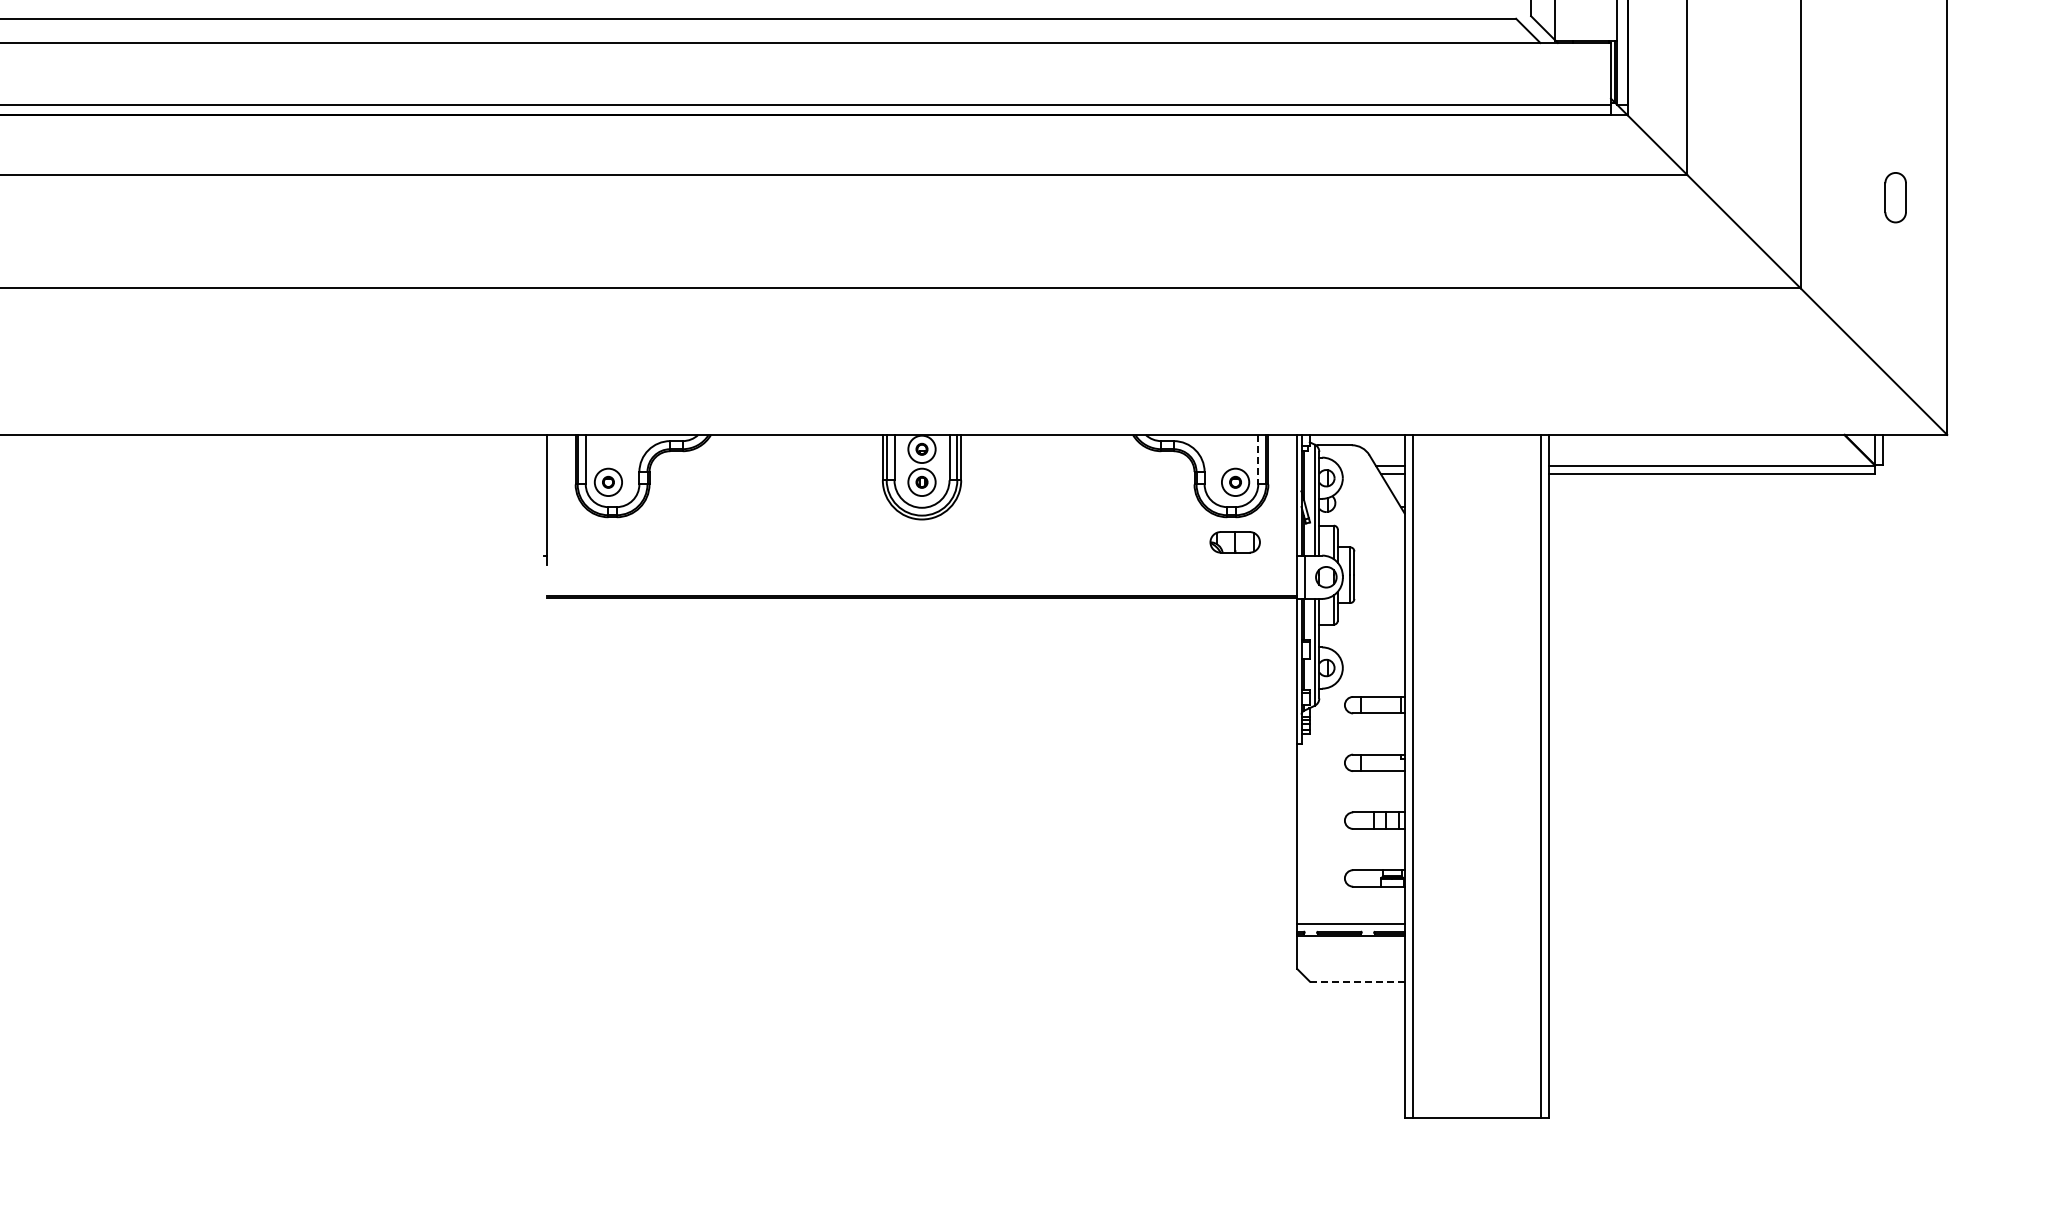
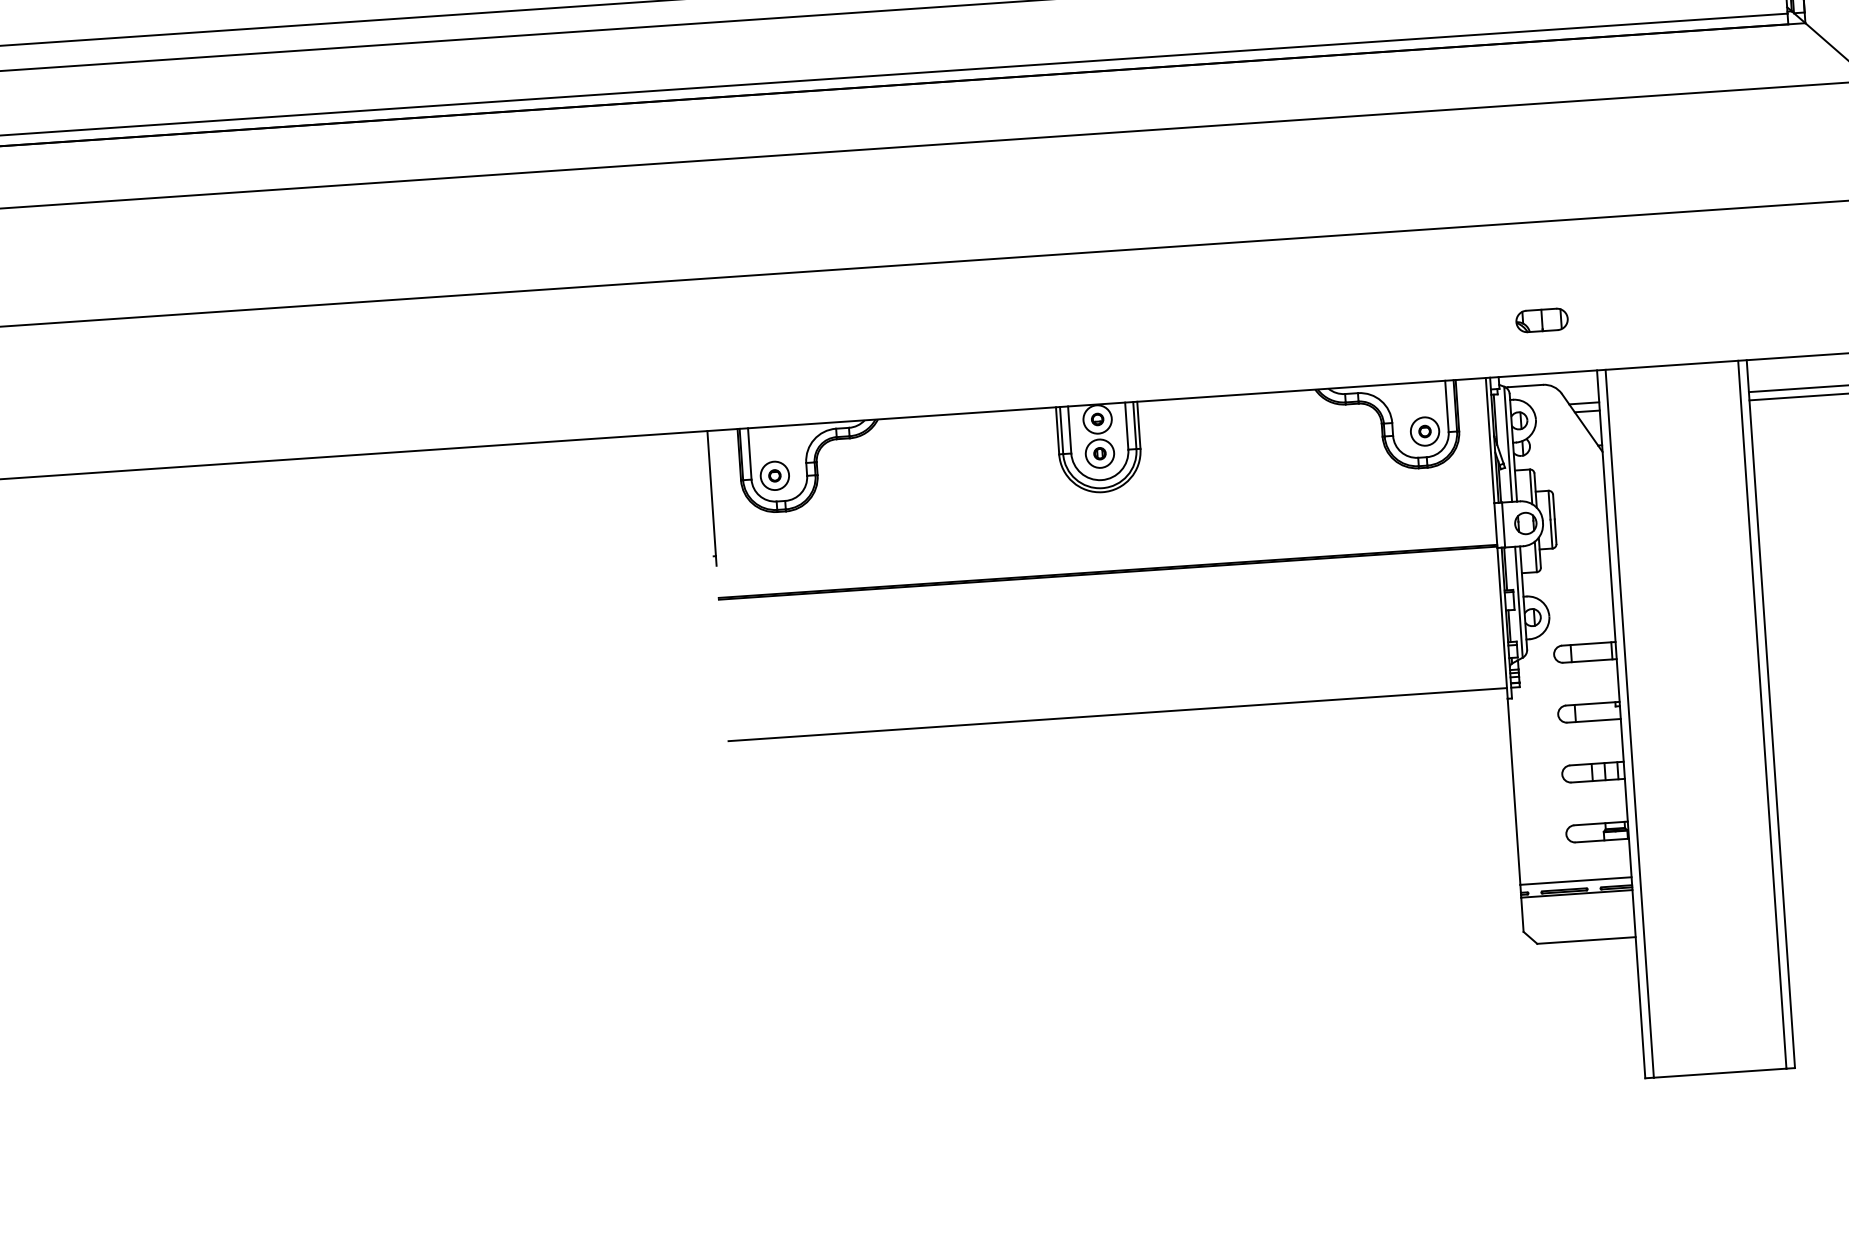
line: (1258, 459) -> (1447, 406), dashed -> solid
part: (1234, 542) -> (1541, 320), moved
line: (921, 734) -> (1117, 715), added
line: (1357, 981) -> (1586, 940), dashed -> solid

